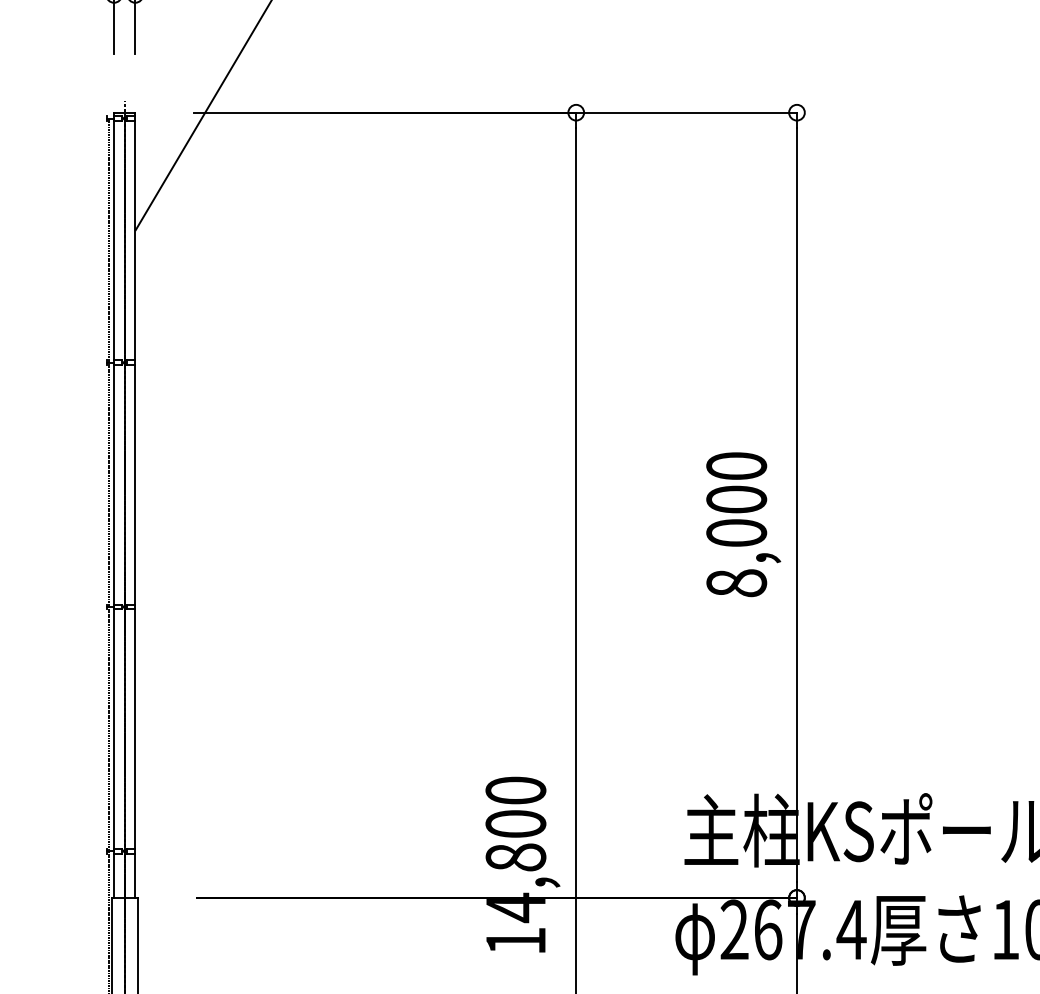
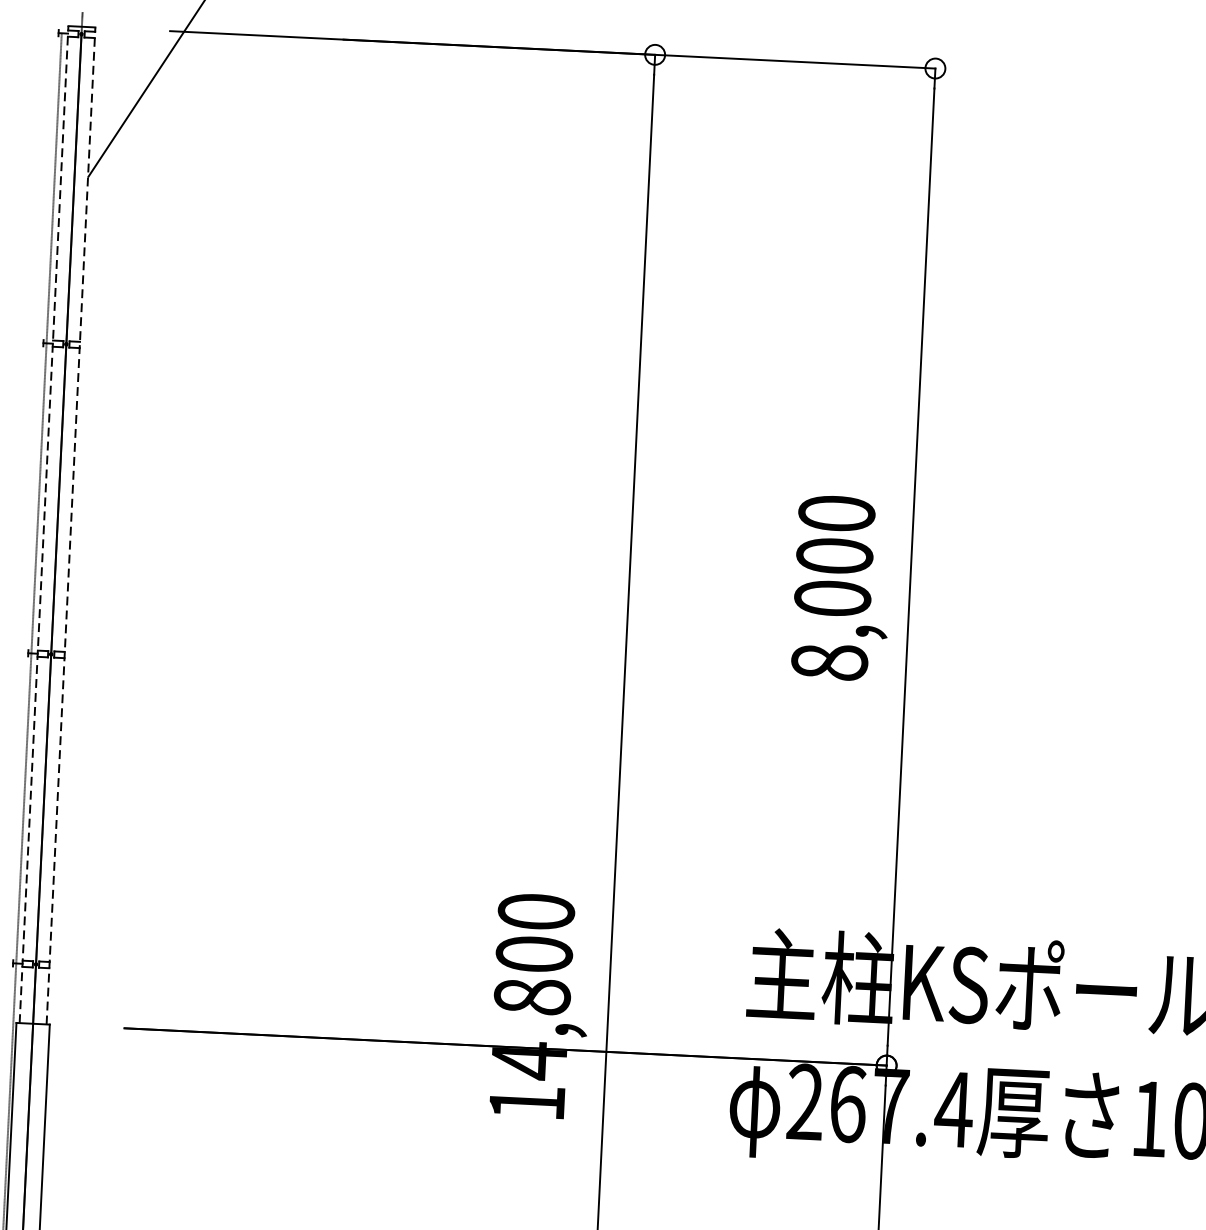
line: (114, 505) -> (44, 524), solid -> dashed
line: (135, 505) -> (71, 526), solid -> dashed

